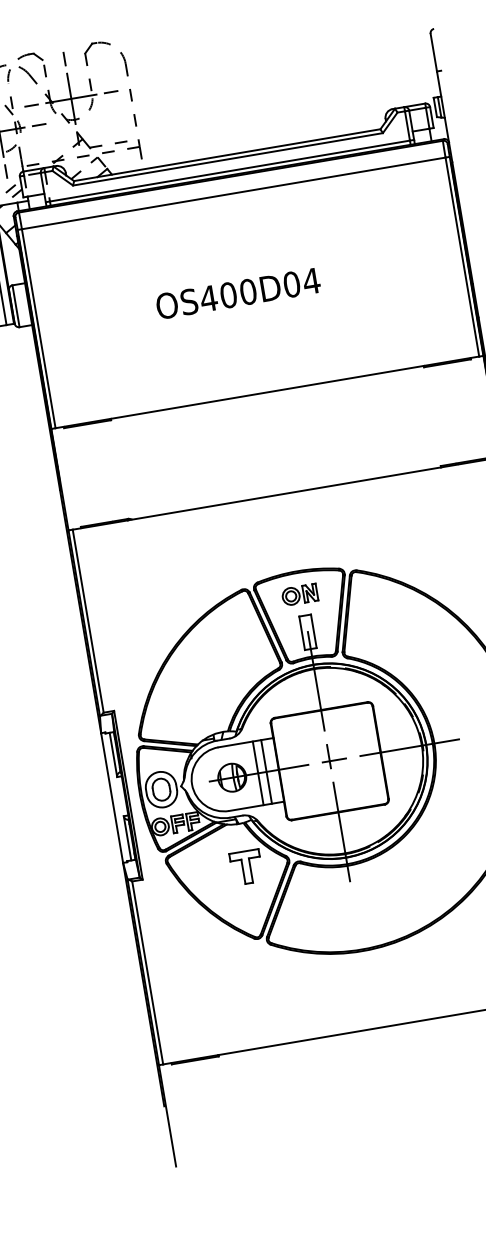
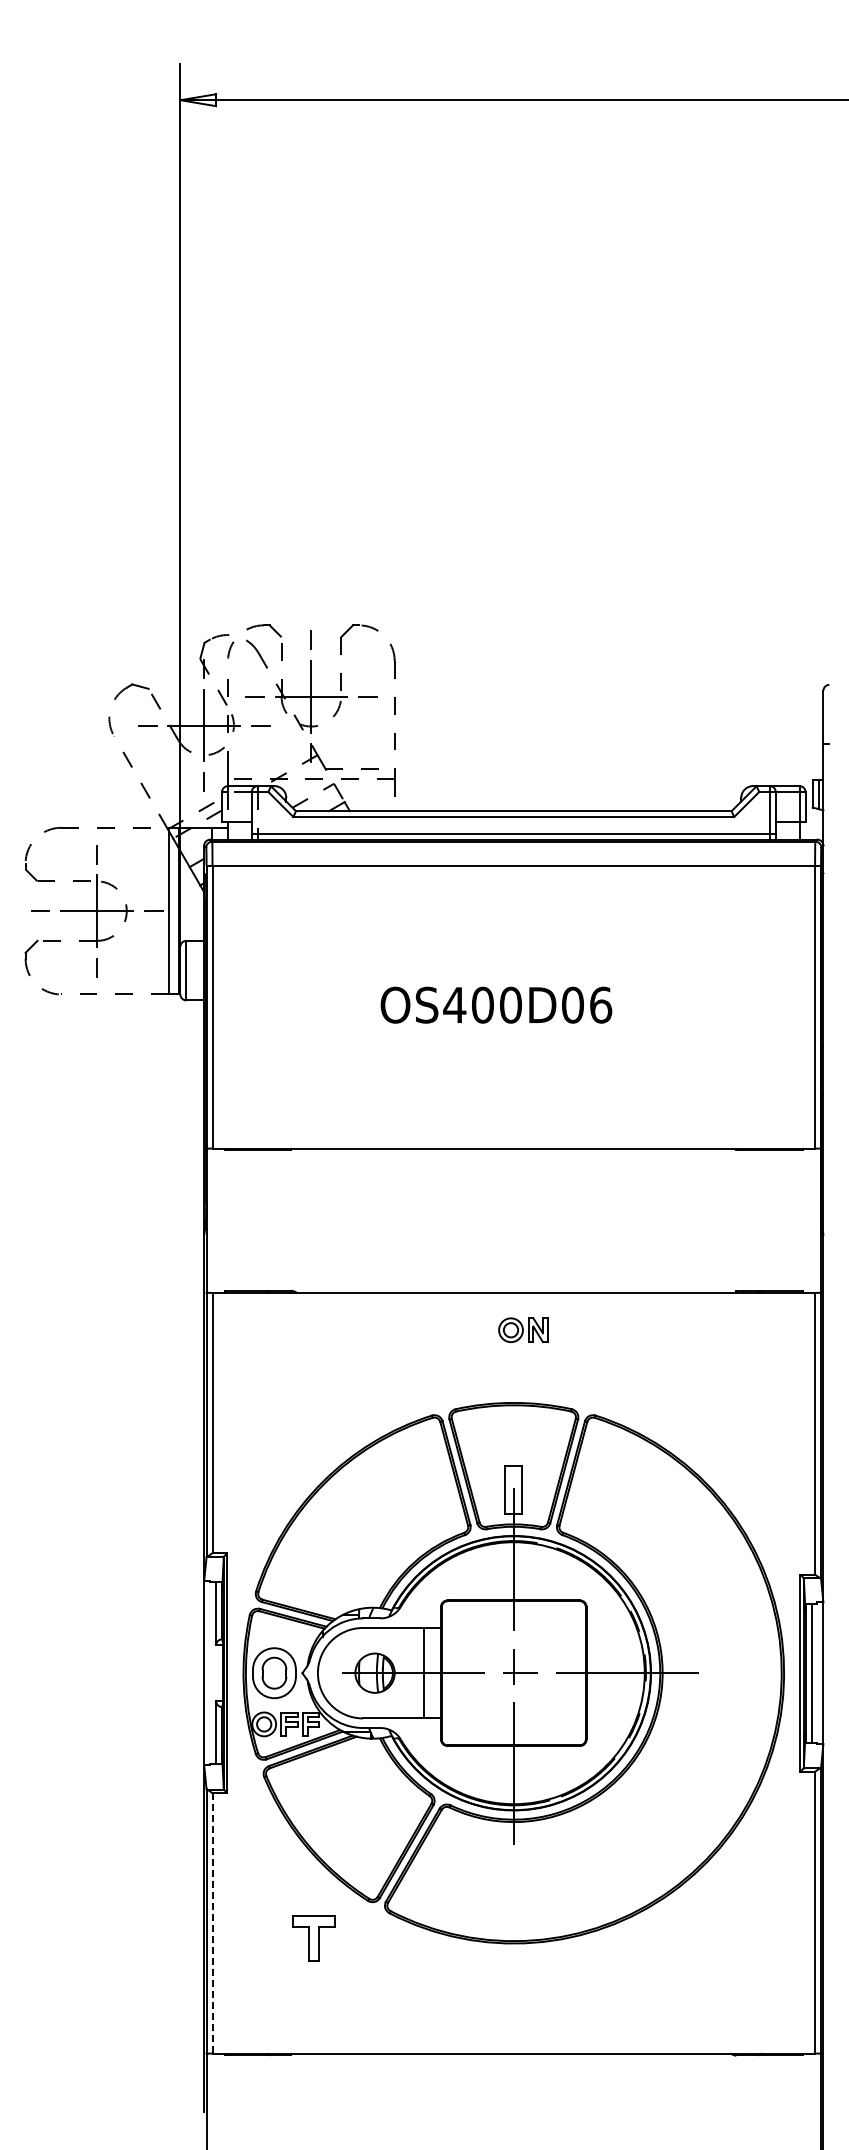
text: (311, 280) -> (600, 1004), OS400D04 -> OS400D06
part: (300, 595) -> (523, 1330), moved
line: (257, 772) -> (411, 1672), removed
part: (246, 867) -> (313, 1938), moved
line: (147, 973) -> (212, 1923), solid -> dashed

